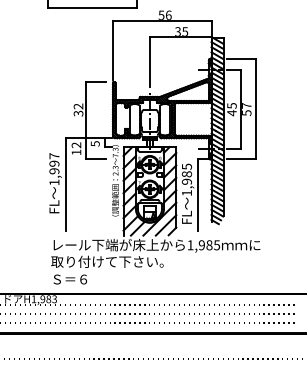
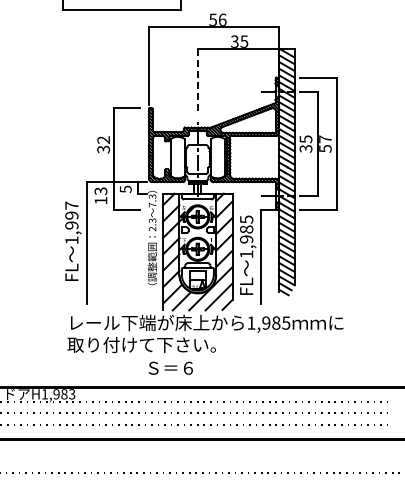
line: (149, 62) -> (197, 81), solid -> dashed
text: (231, 112) -> (305, 148), 45 -> 35
text: (76, 145) -> (101, 191), 12 -> 13
text: (70, 278) -> (170, 367), moved

